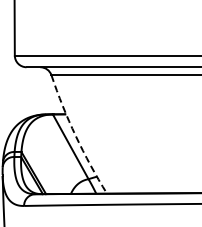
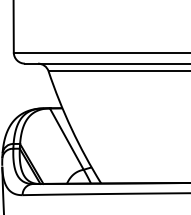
arc: (75, 136) -> (71, 129), dashed -> solid

